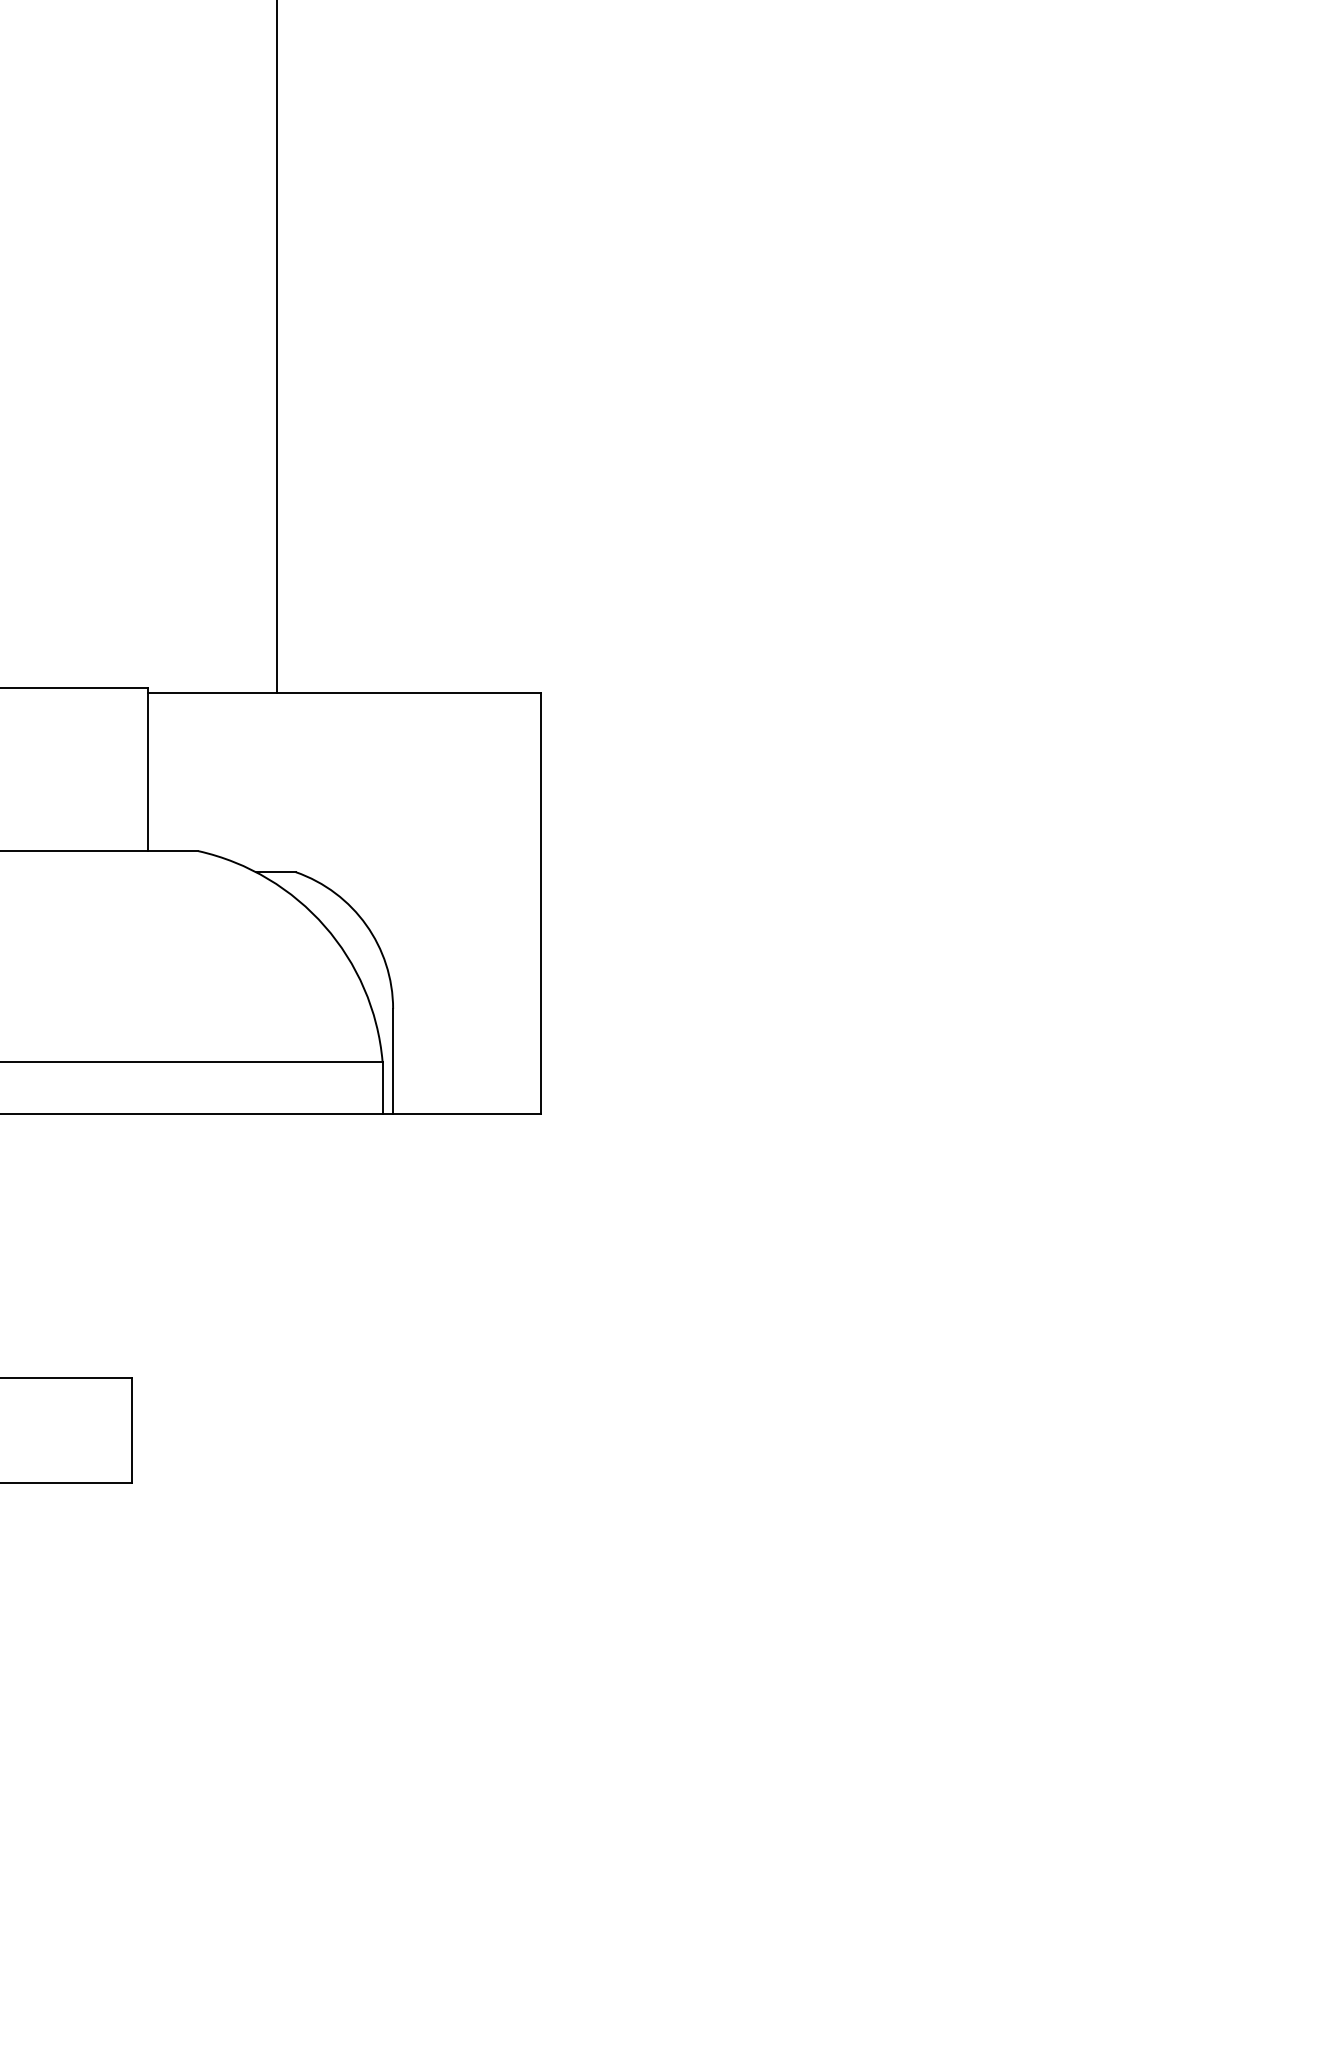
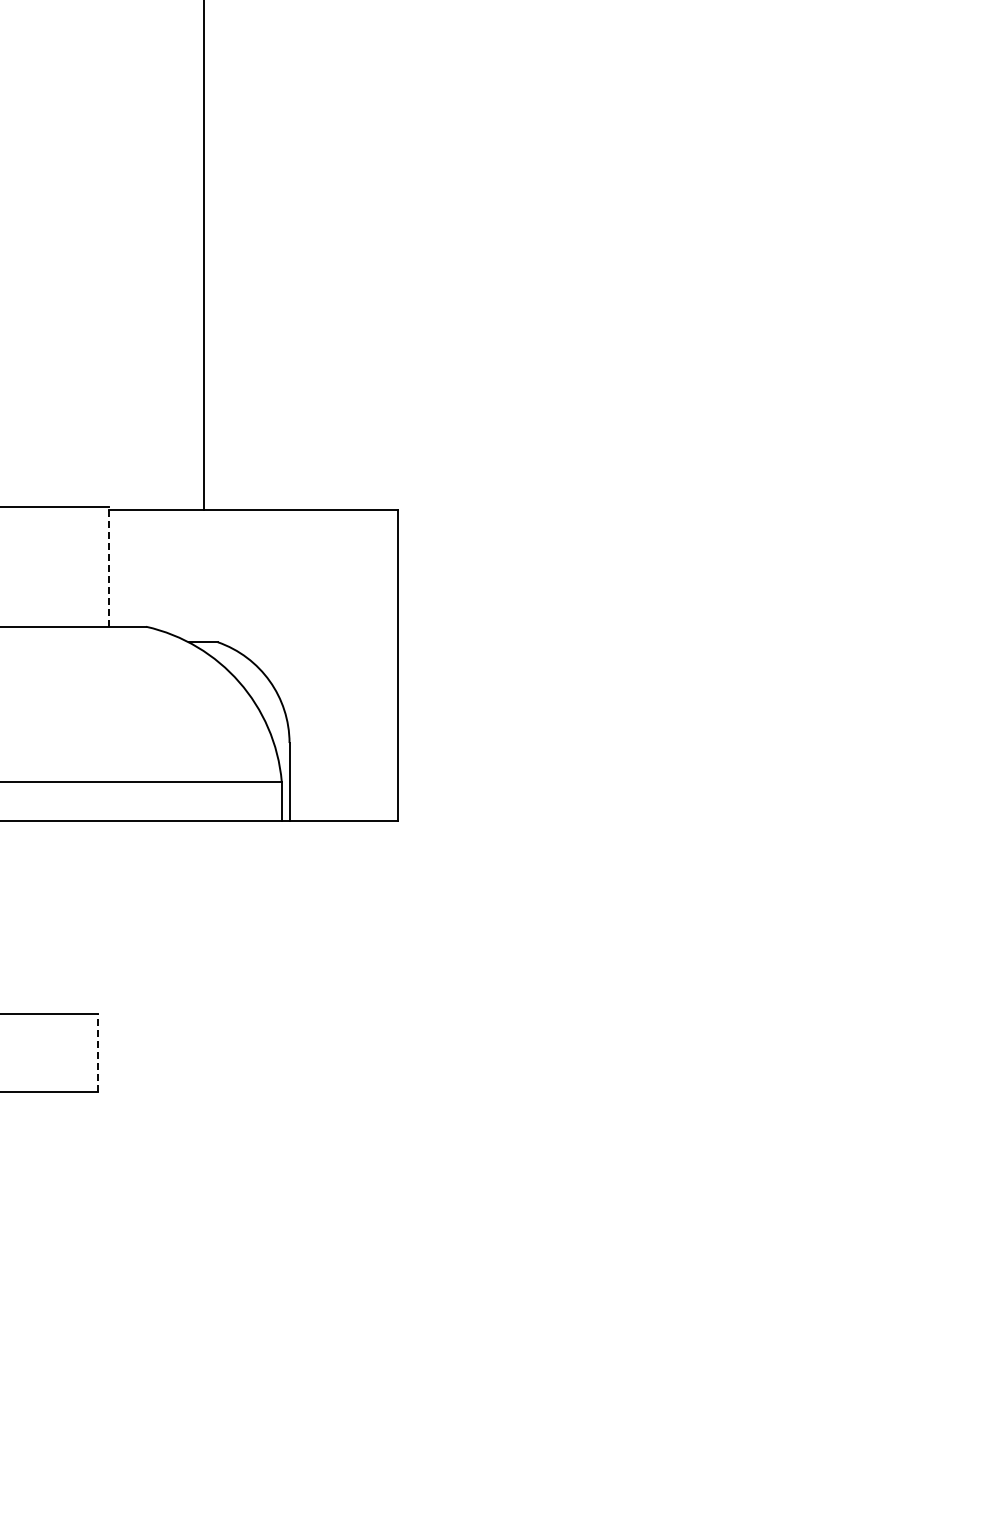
line: (148, 769) -> (109, 566), solid -> dashed
line: (132, 1430) -> (97, 1053), solid -> dashed

